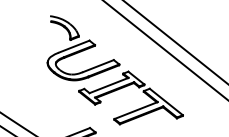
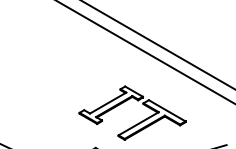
part: (83, 51) -> (77, 73), removed

